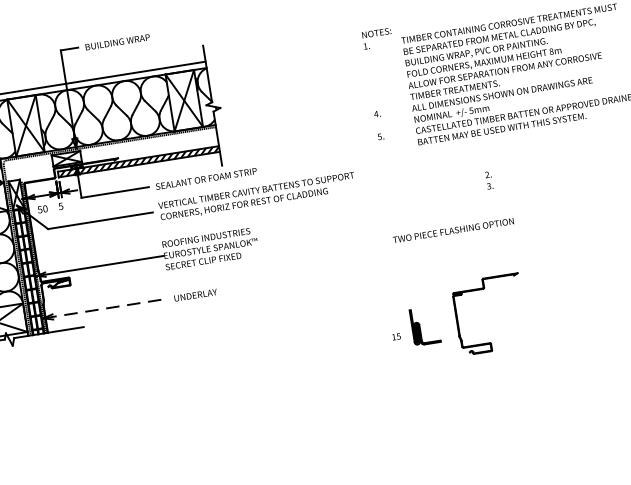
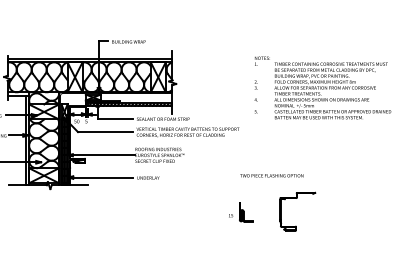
text: (487, 179) -> (255, 84), moved
text: (452, 230) -> (271, 175), moved
line: (106, 308) -> (101, 177), dashed -> solid
part: (415, 327) -> (241, 212), moved

